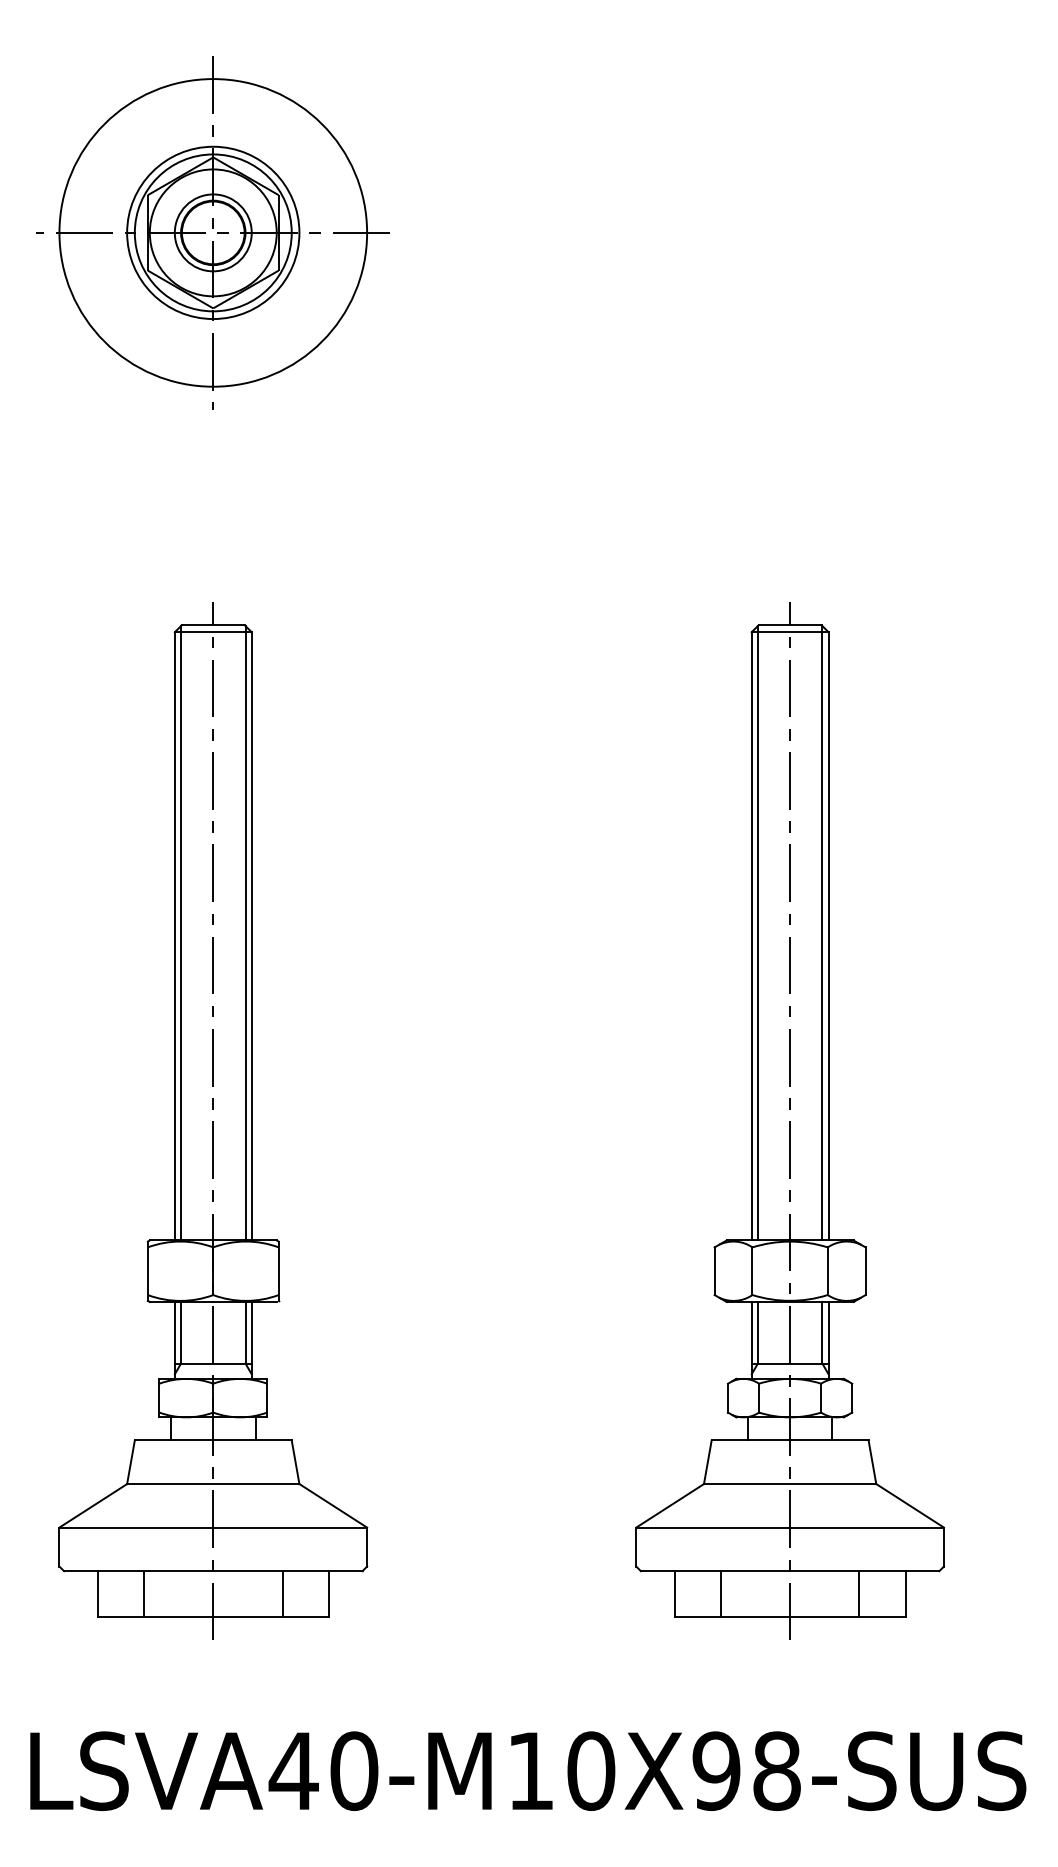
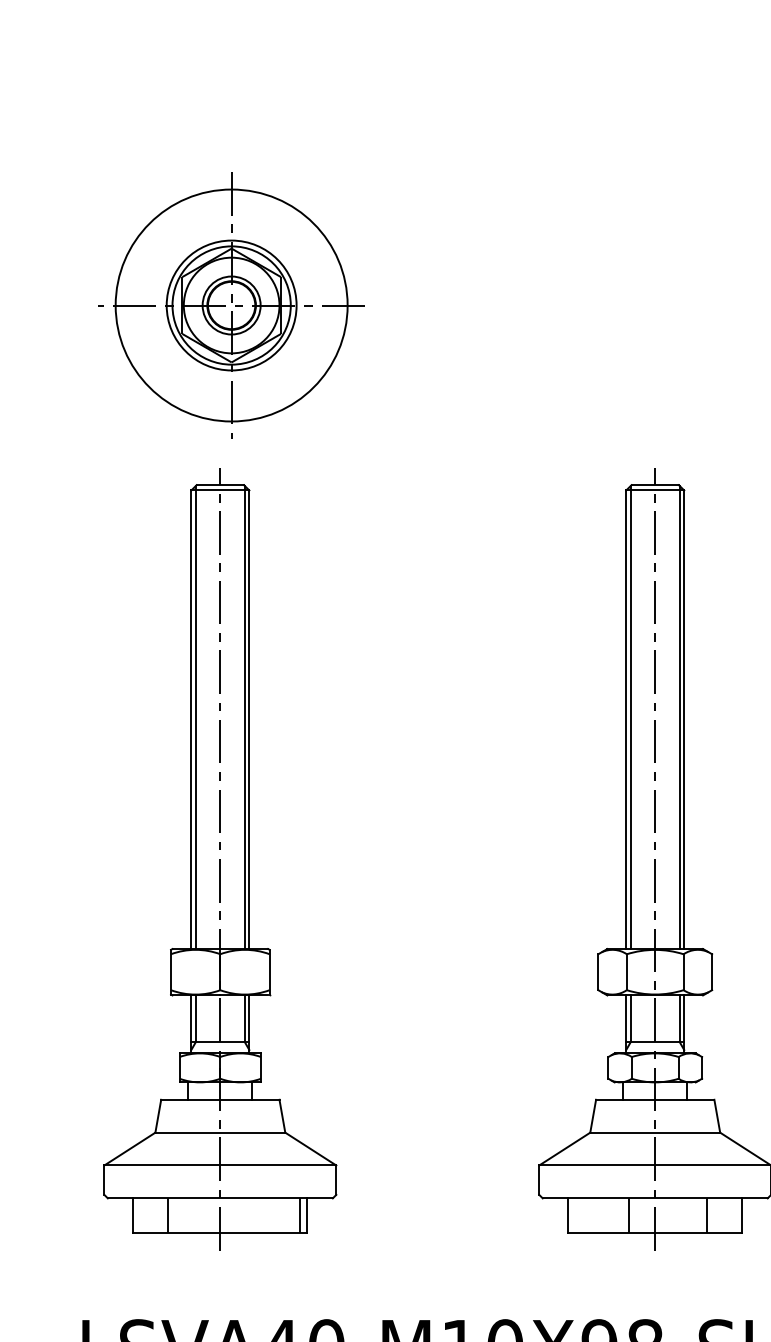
part: (212, 232) -> (231, 305), moved
line: (282, 1594) -> (299, 1215), moved
line: (720, 1594) -> (629, 1215), moved

